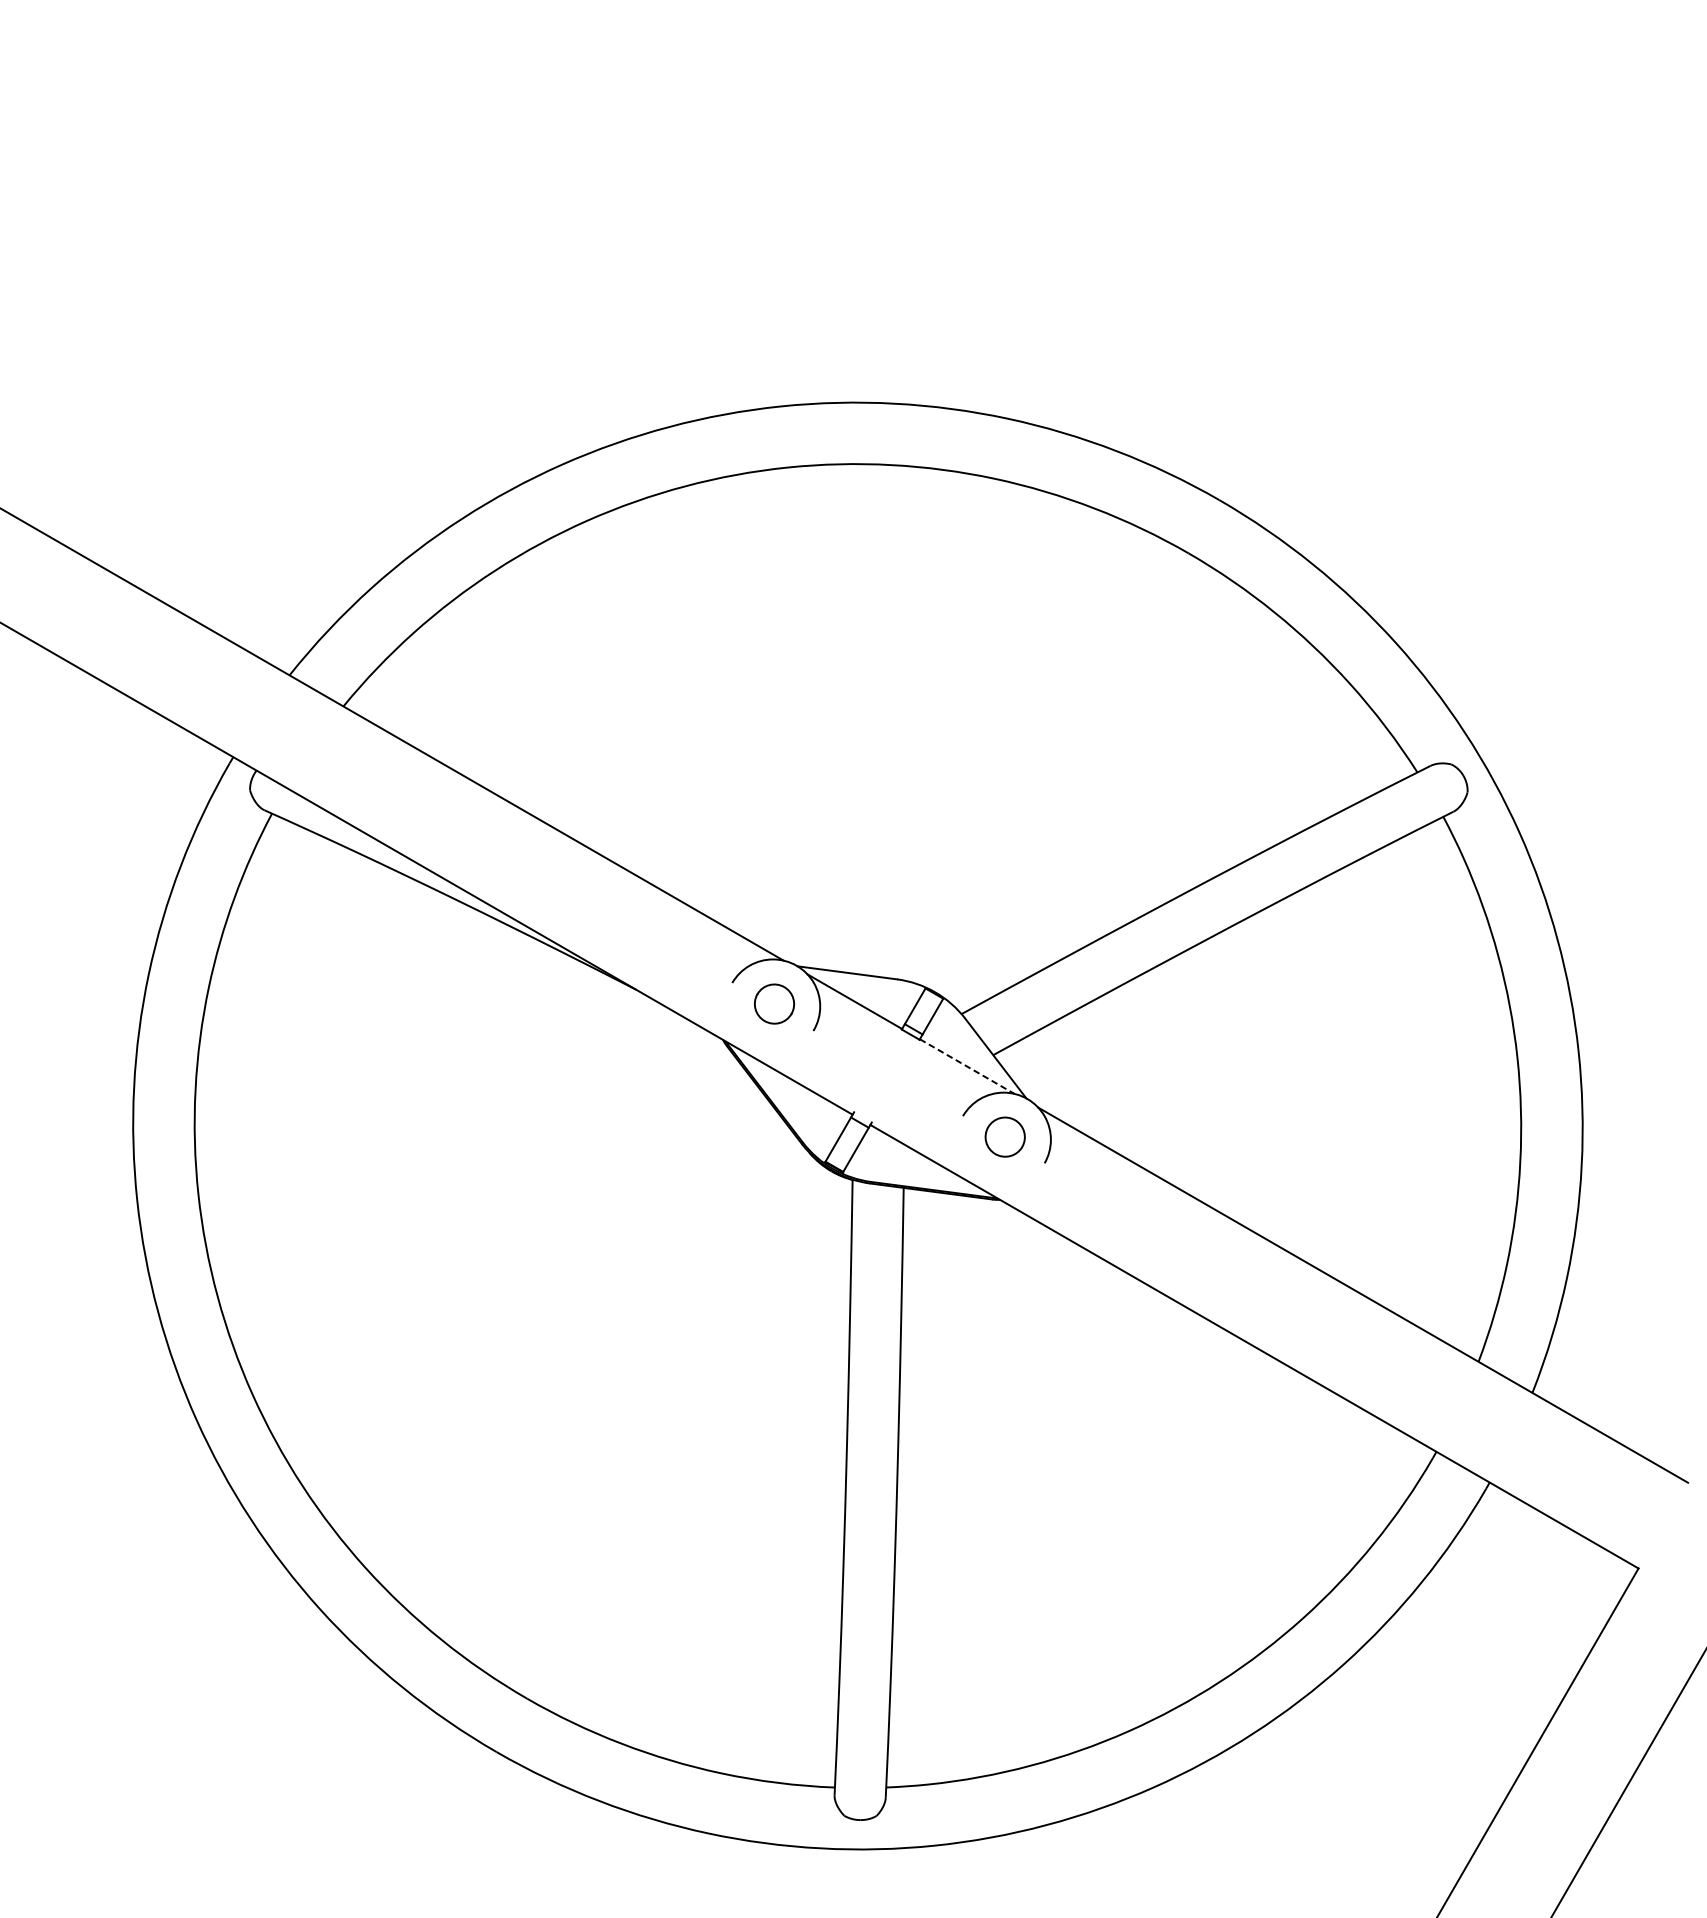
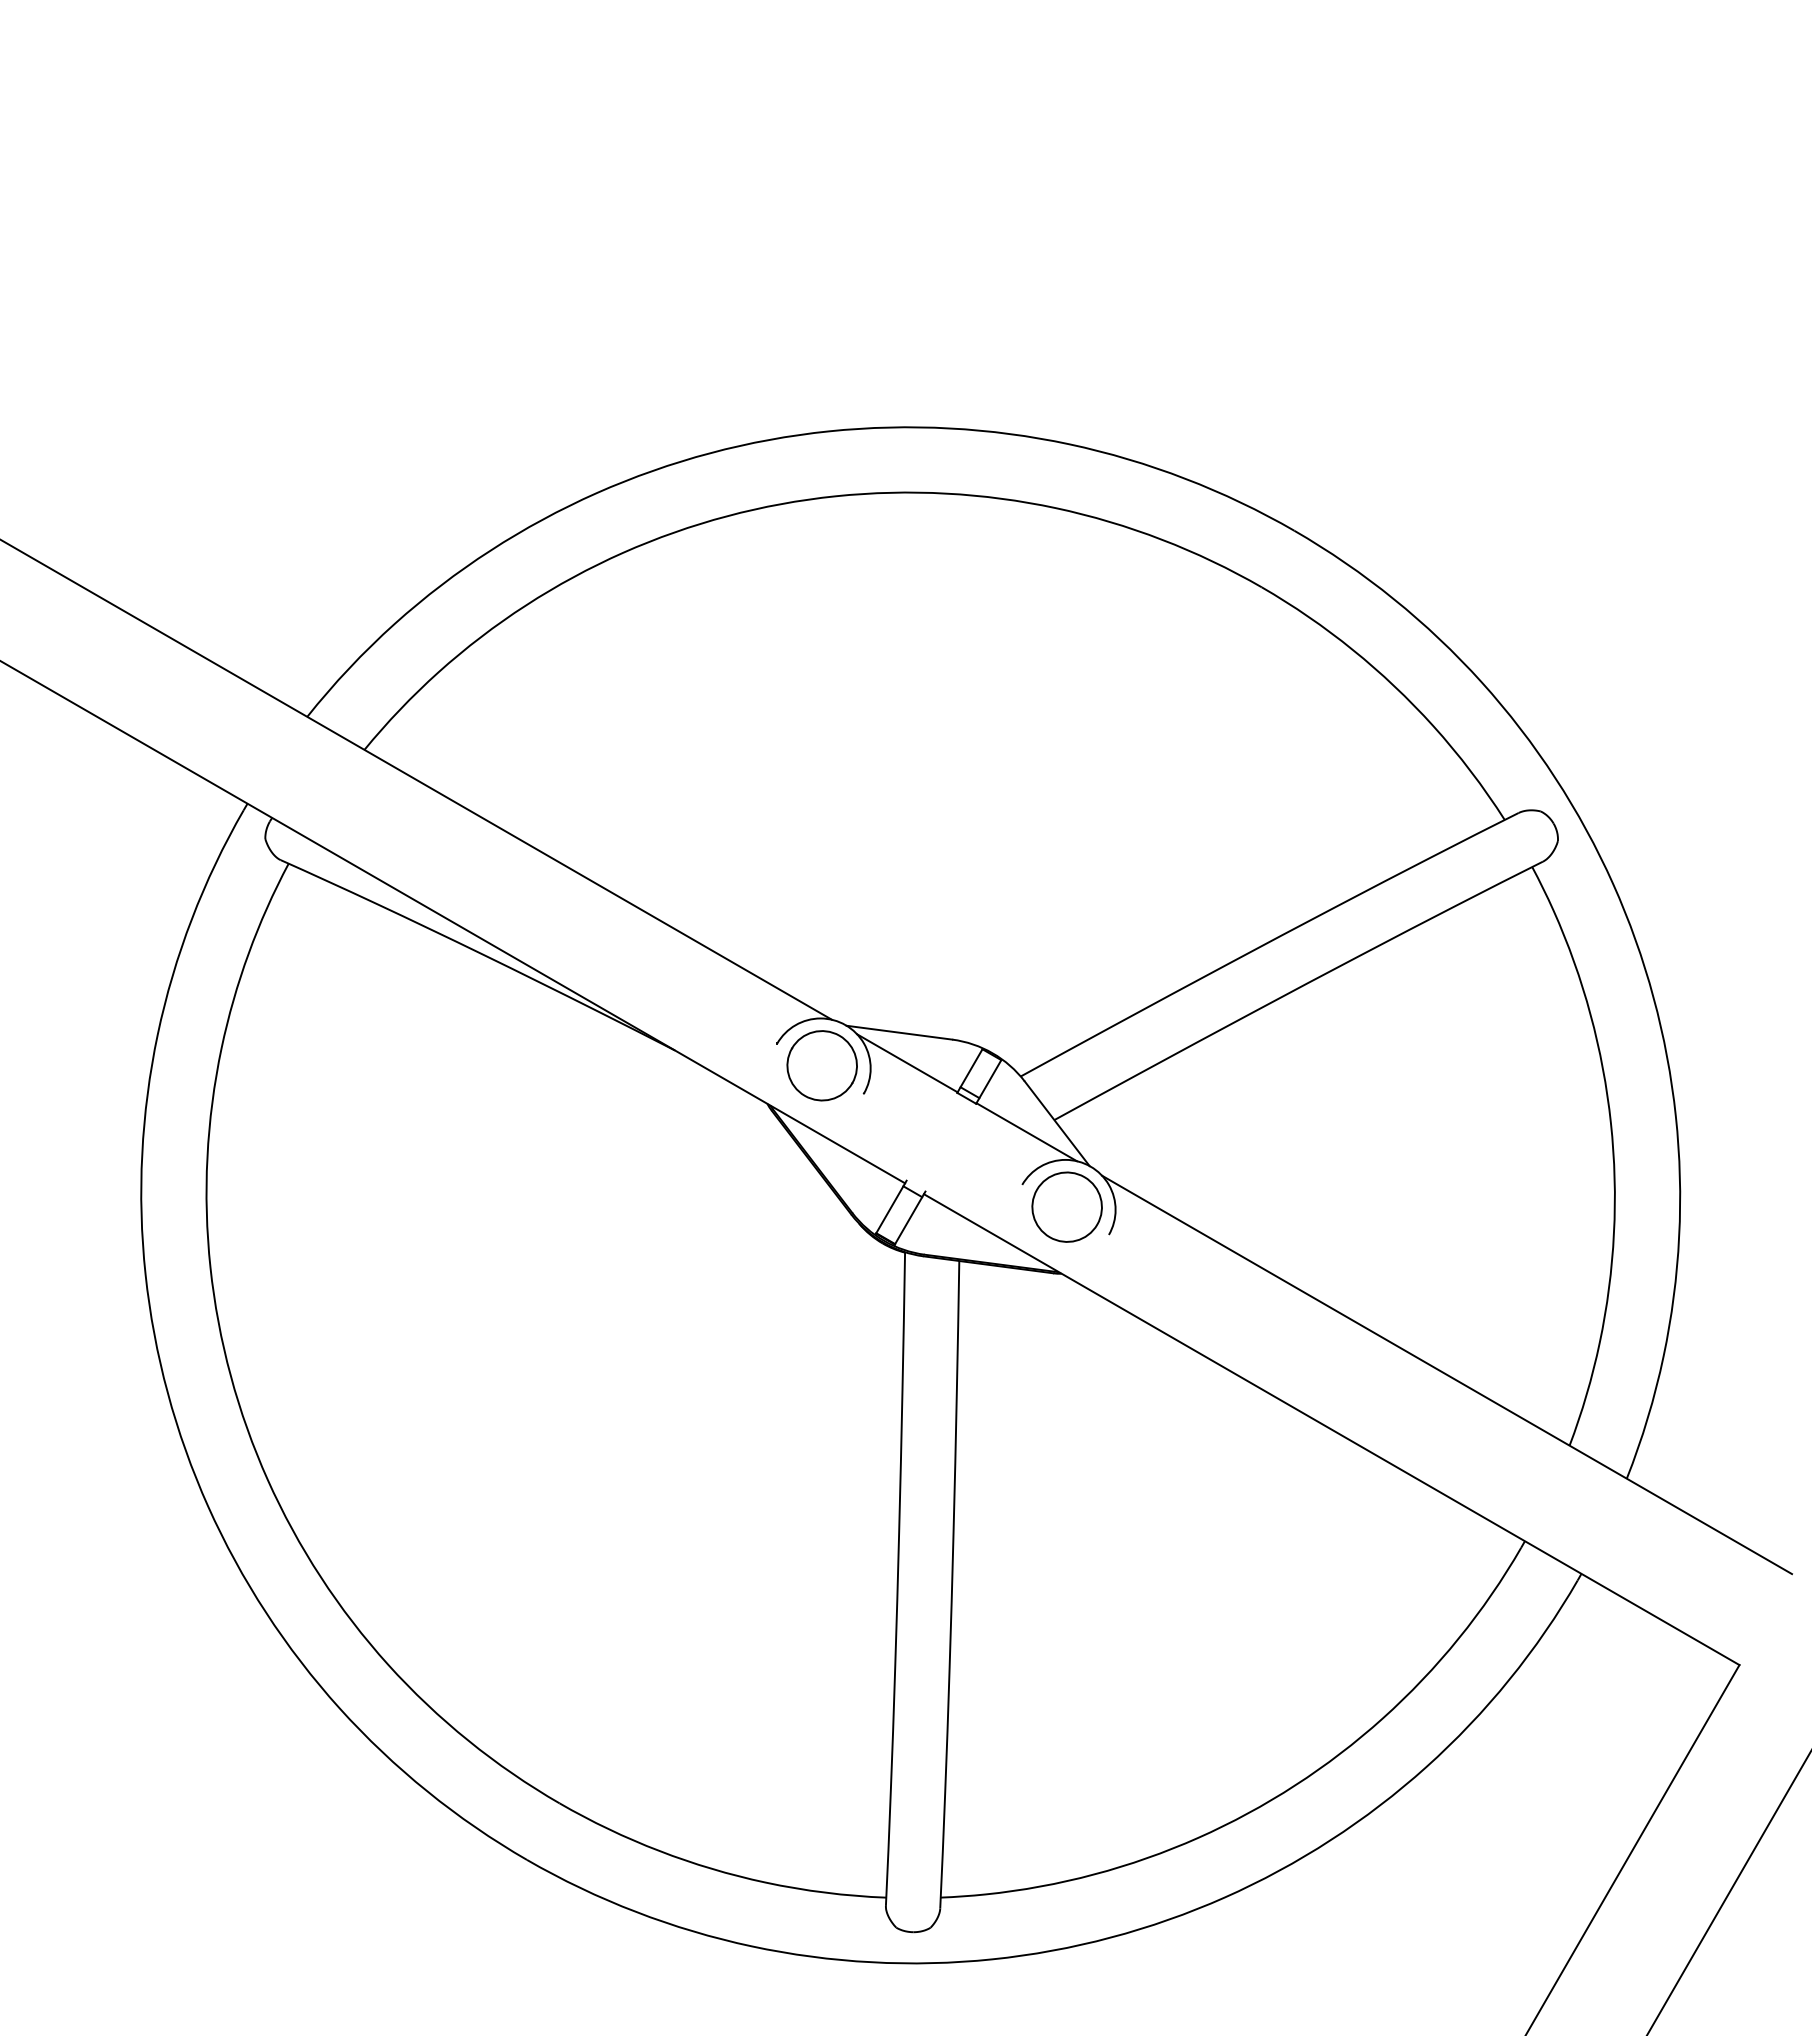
part: (773, 1003) -> (821, 1065), size x1.67
line: (967, 1066) -> (1027, 1132), dashed -> solid
part: (1004, 1136) -> (1066, 1206), size x1.67

